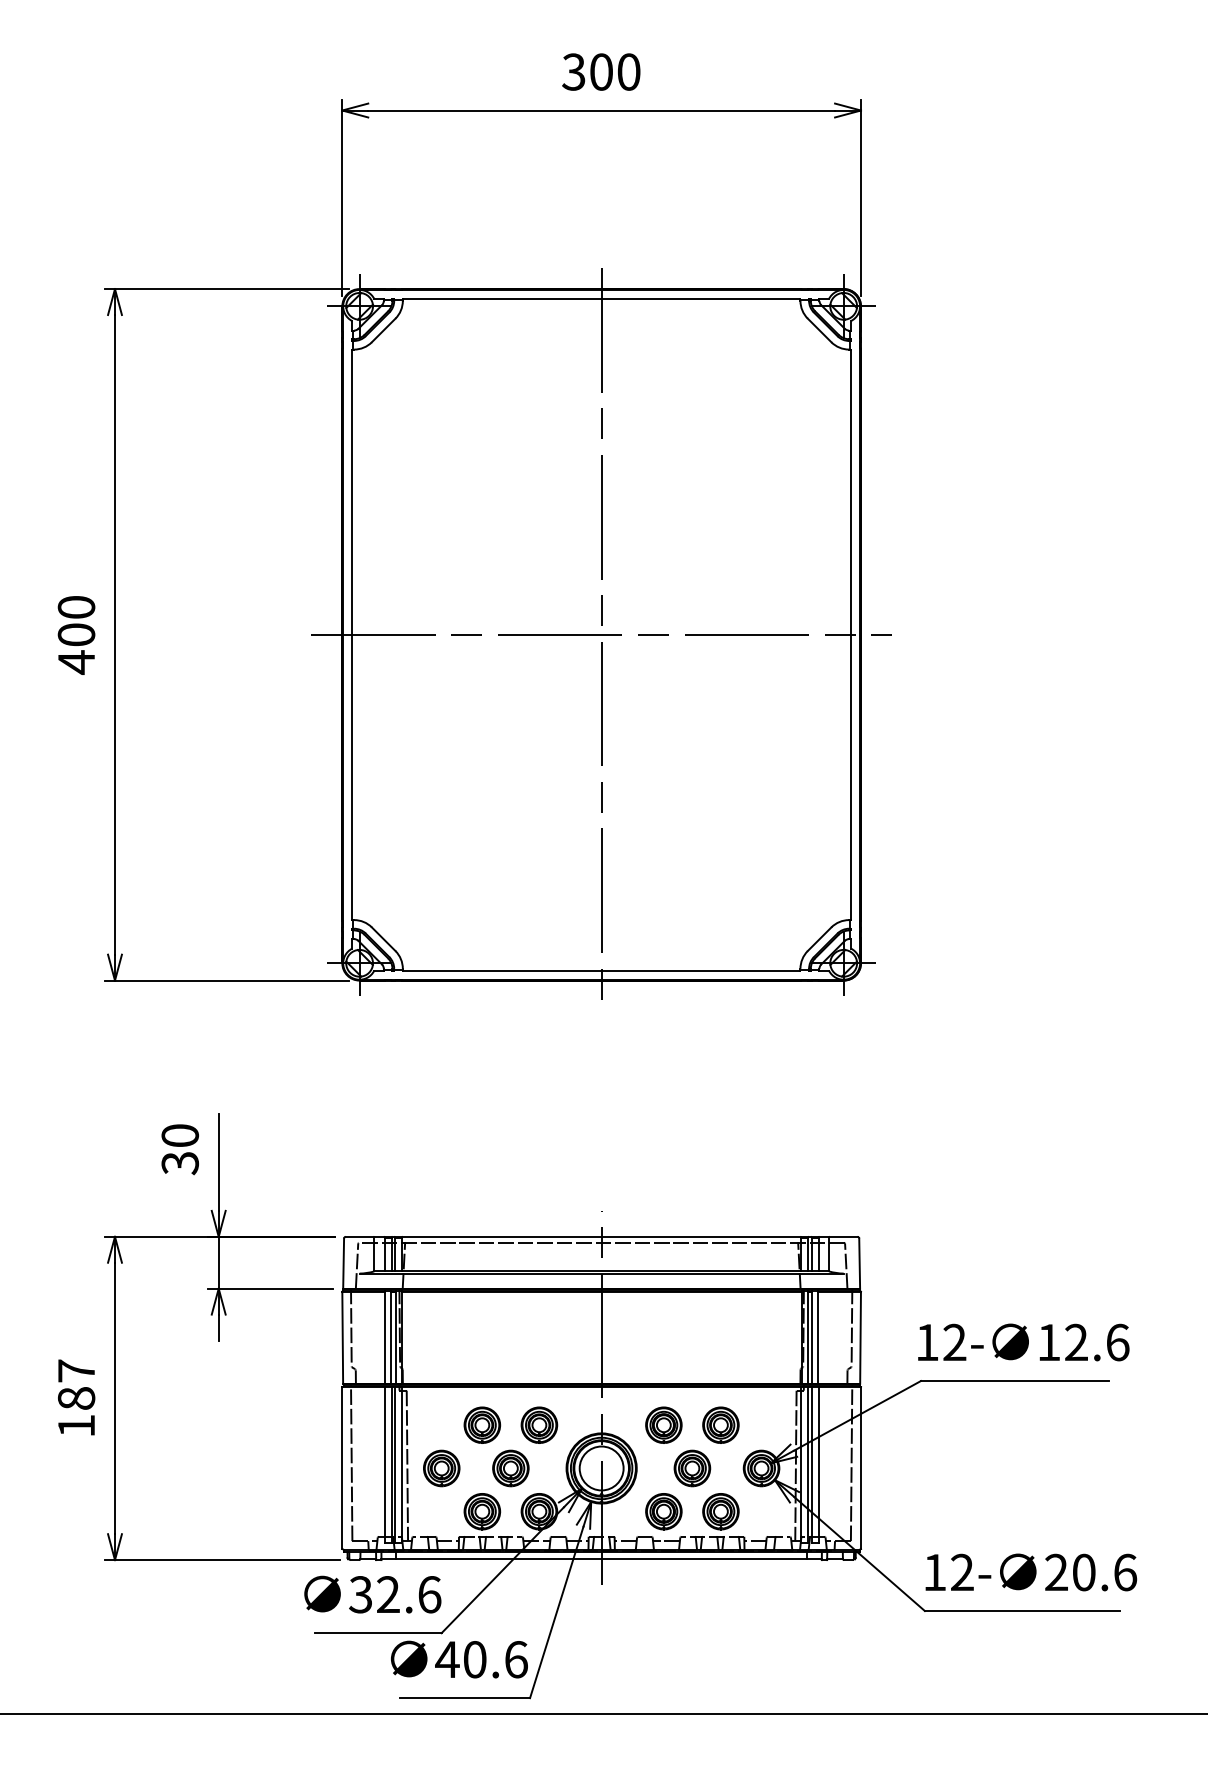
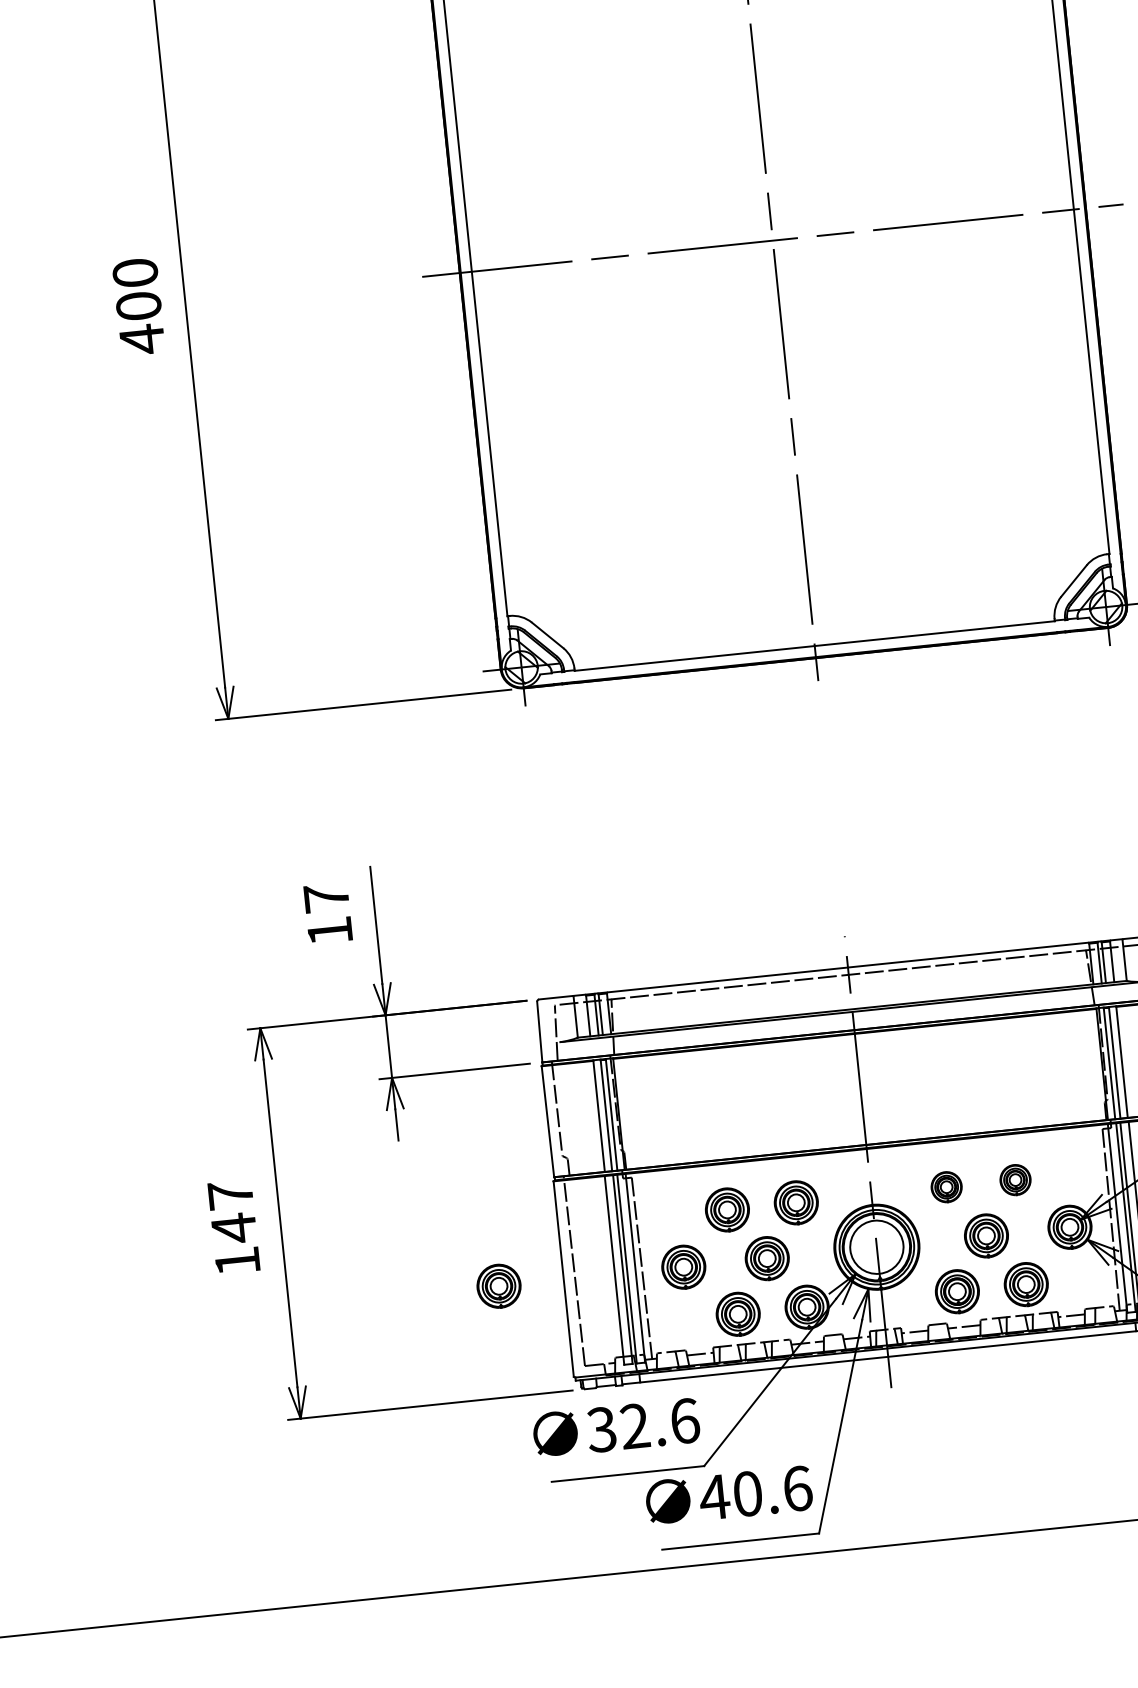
text: (180, 1149) -> (328, 914), 30 -> 17
text: (76, 1398) -> (234, 1228), 187 -> 147
part: (663, 1424) -> (946, 1186), size x0.7
part: (720, 1424) -> (1014, 1179), size x0.7
part: (288, 1468) -> (498, 1286), added

